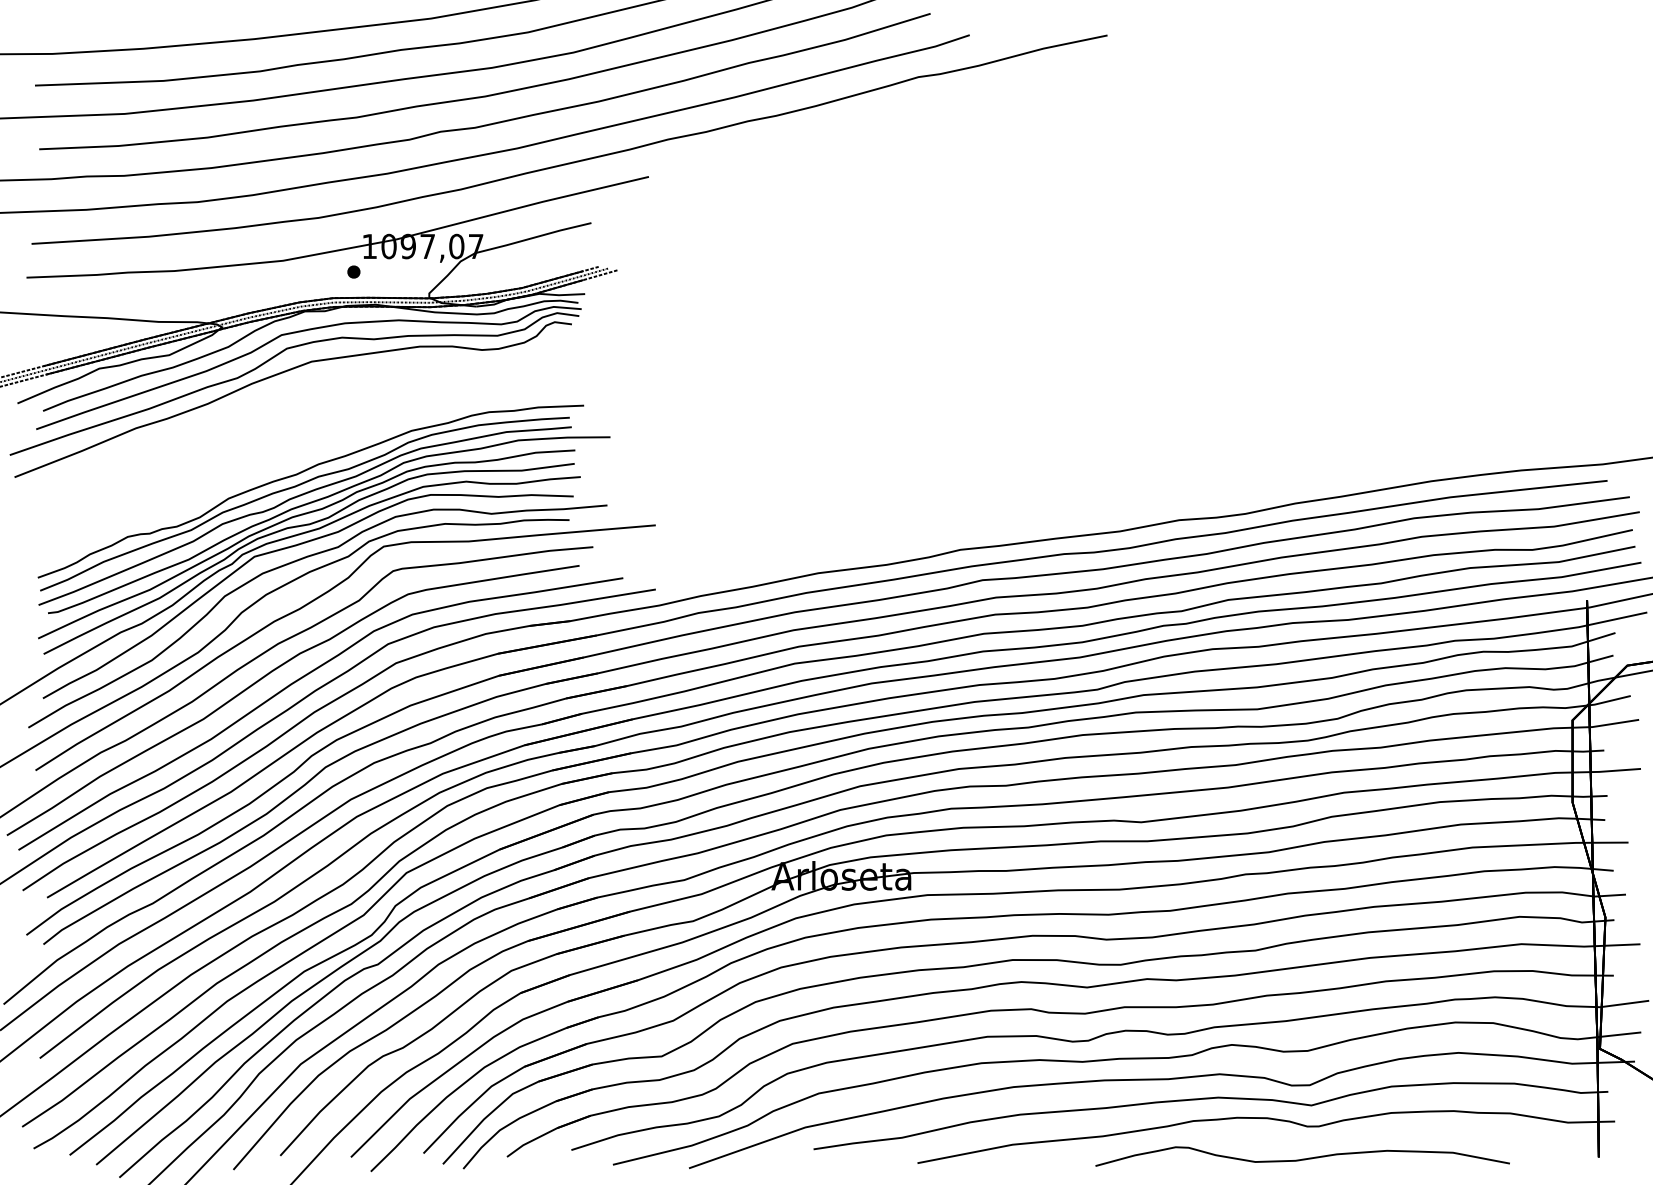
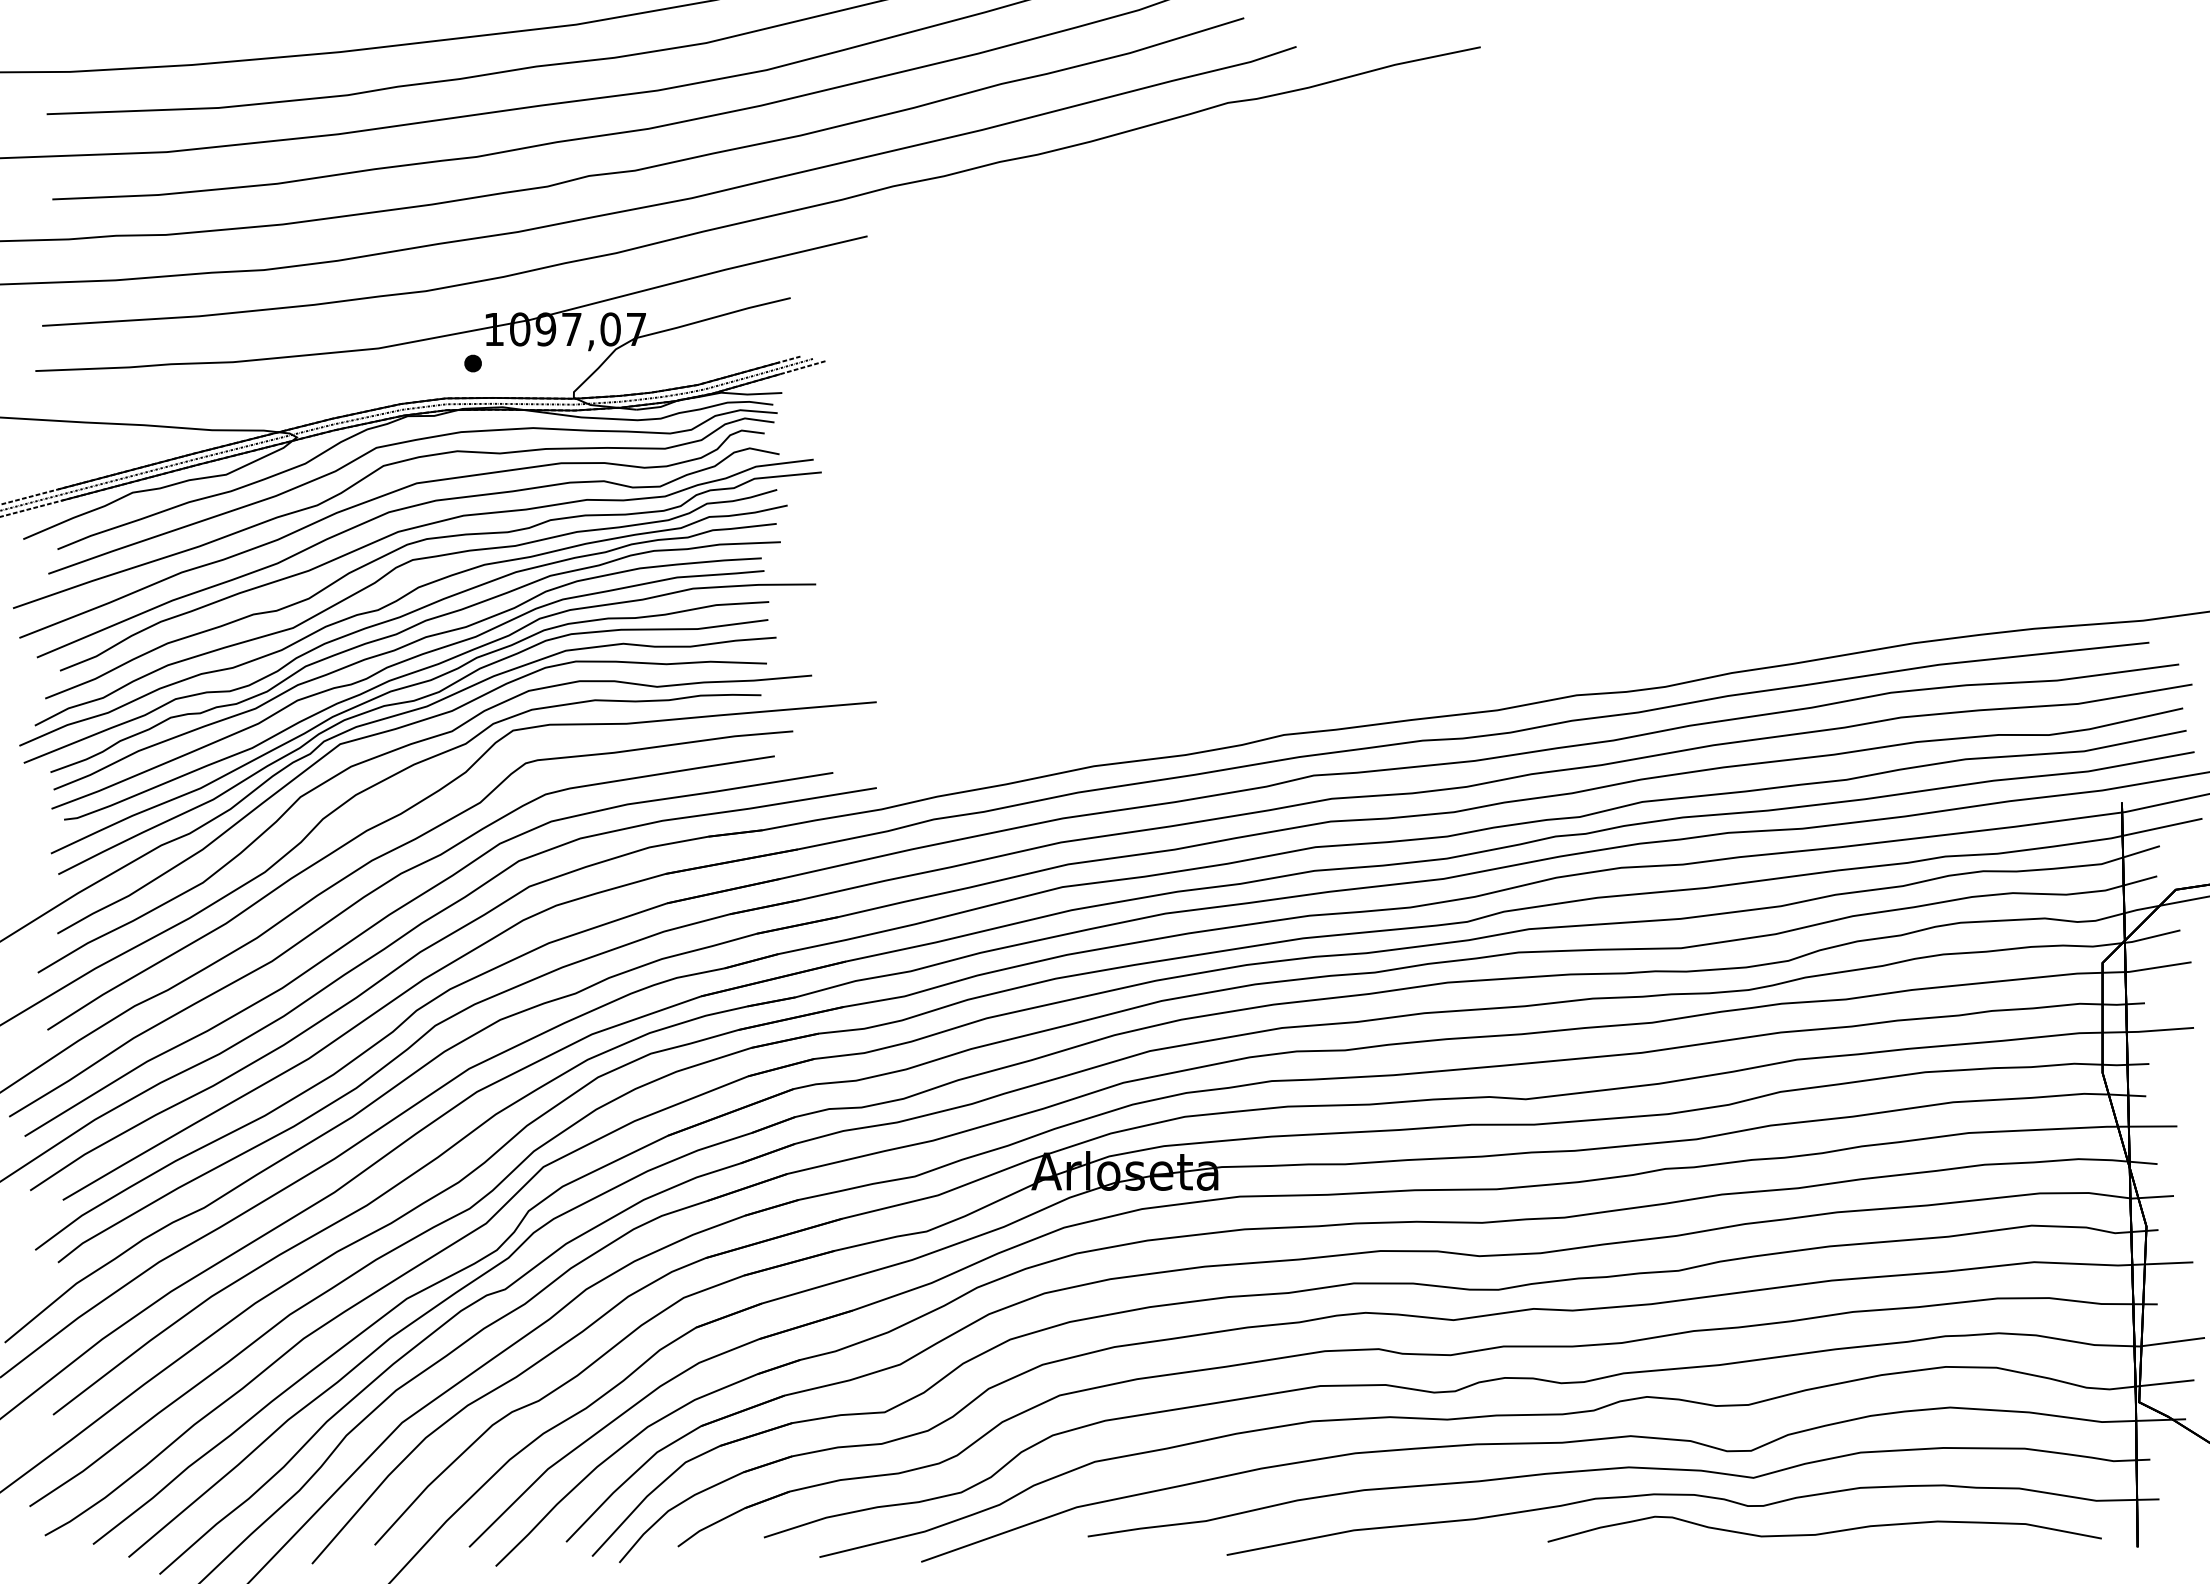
part: (314, 453) -> (420, 605), added
part: (1302, 1156) -> (1824, 1528), moved

